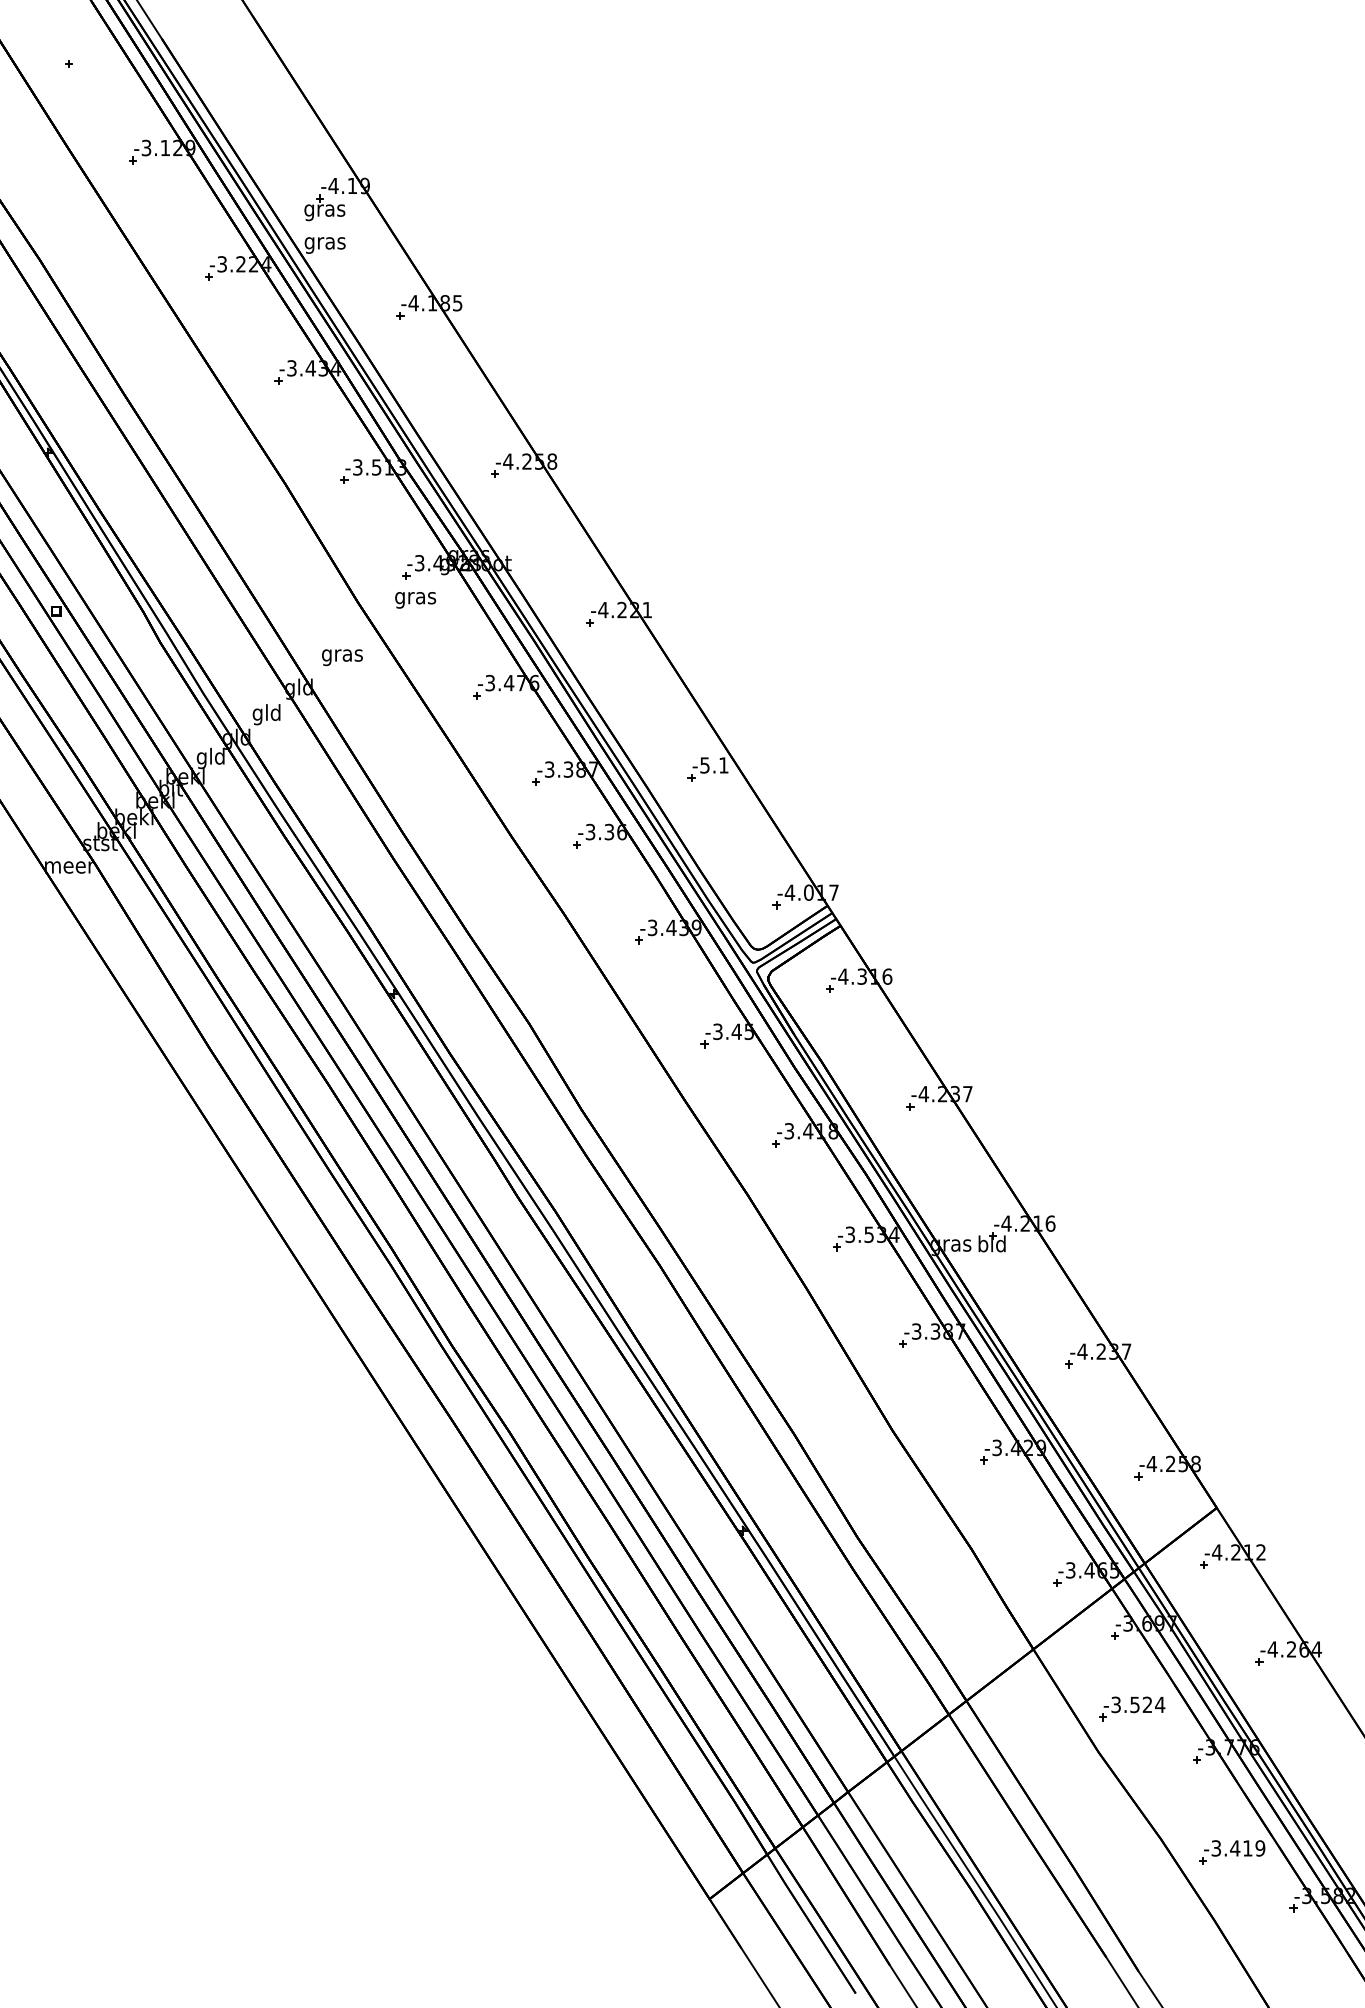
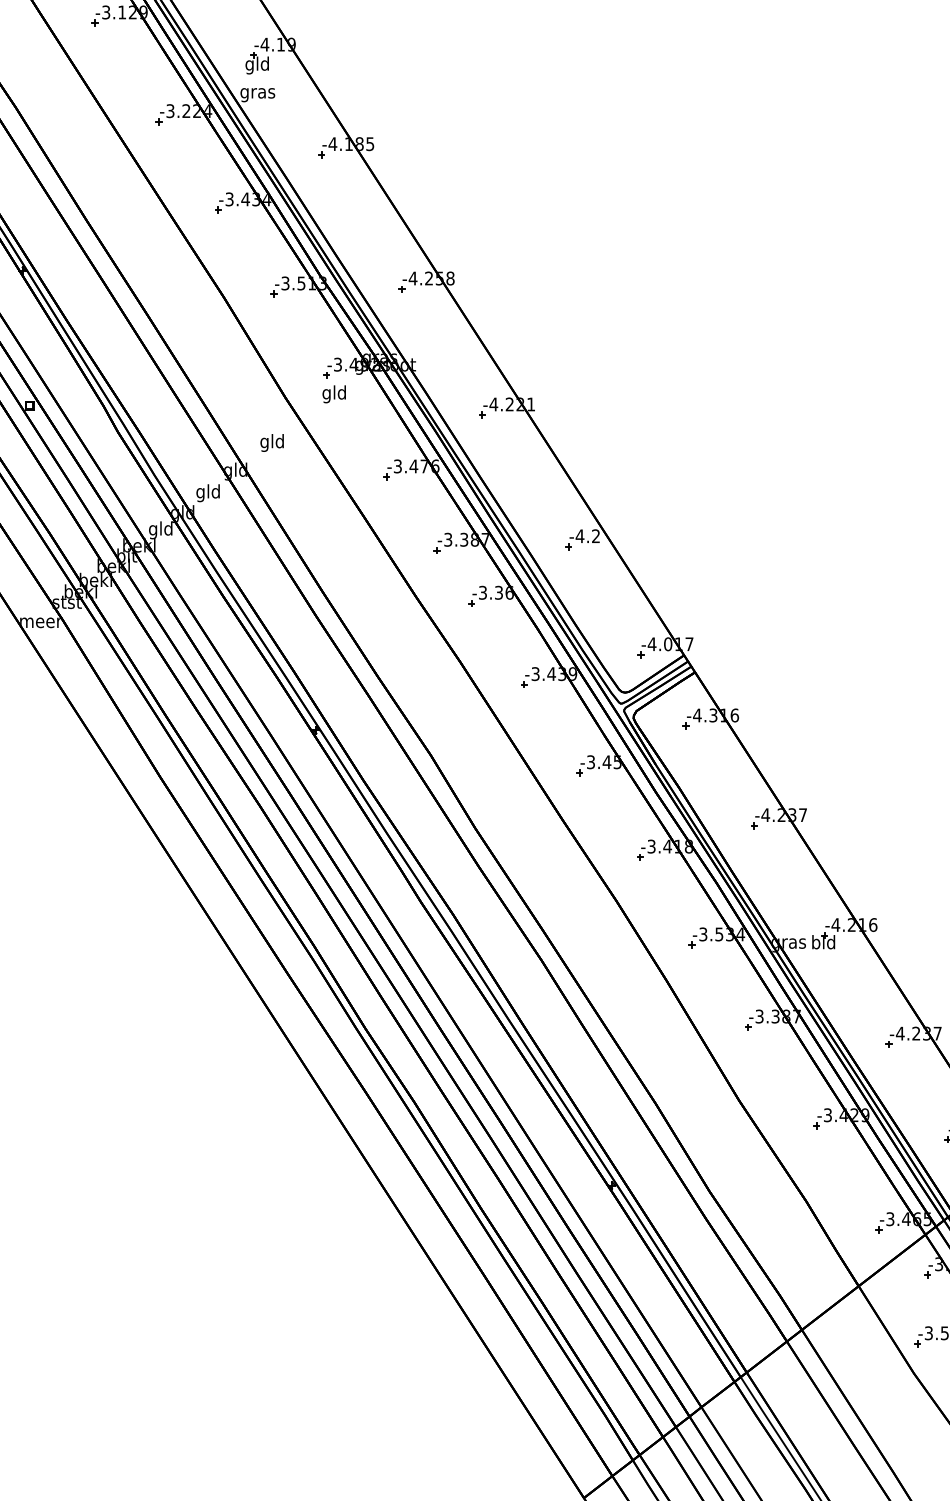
text: (324, 210) -> (257, 65), gras -> gld
text: (415, 597) -> (334, 393), gras -> gld
text: (342, 655) -> (272, 443), gras -> gld
text: (713, 765) -> (587, 536), -5.1 -> -4.2

